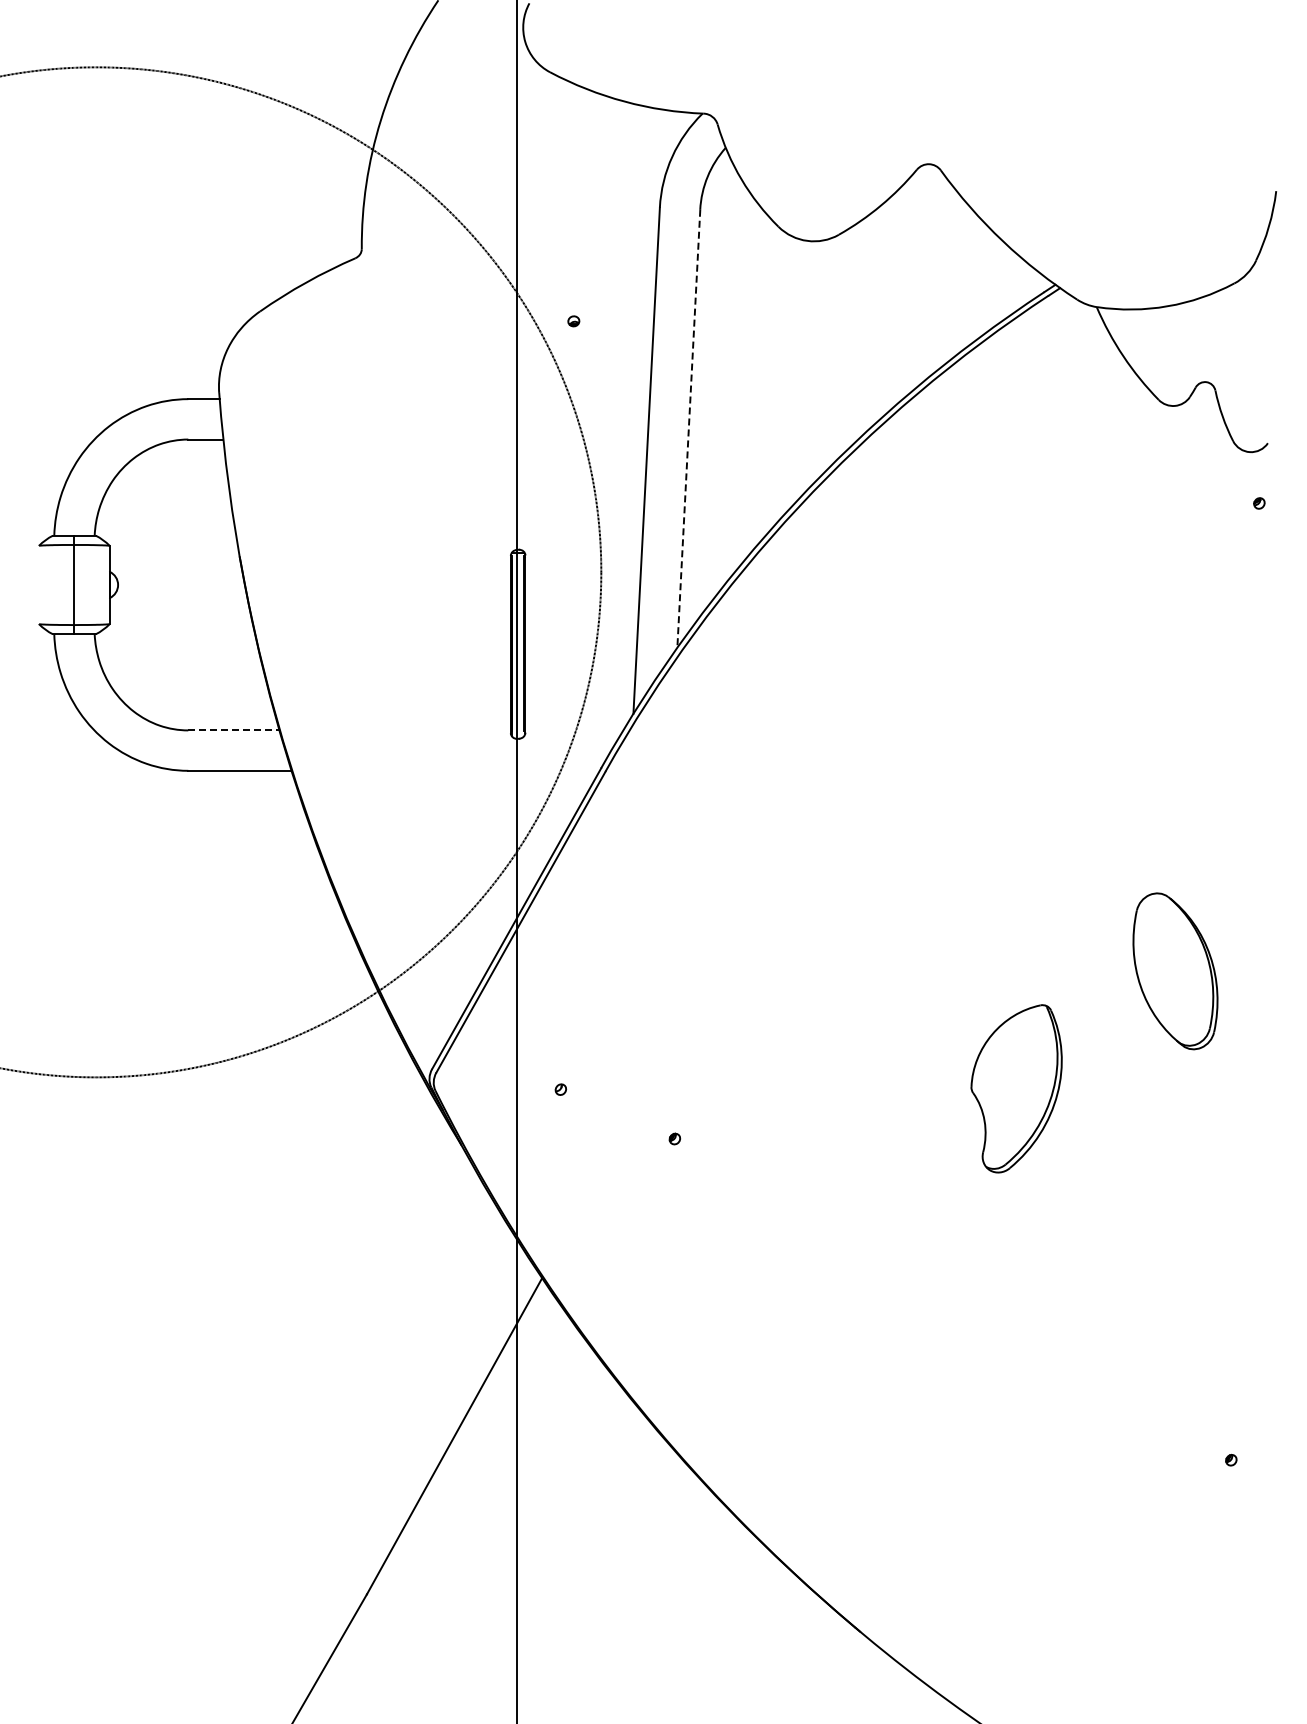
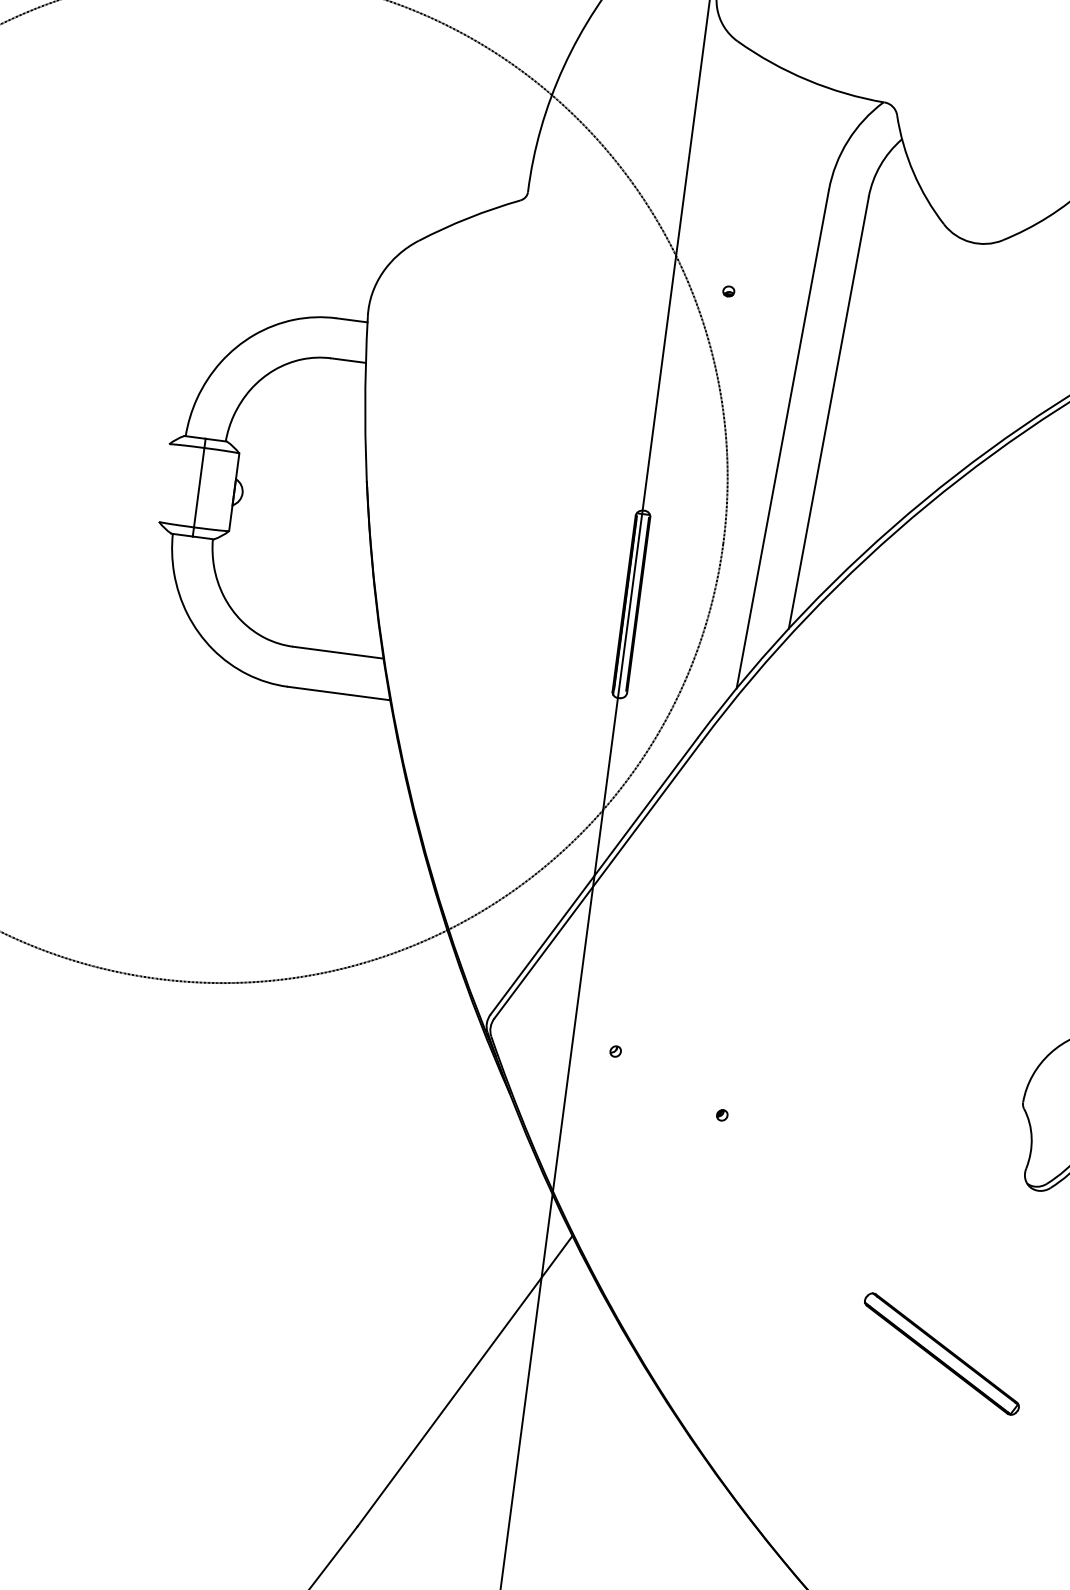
line: (688, 429) -> (828, 413), dashed -> solid
line: (233, 730) -> (337, 652), dashed -> solid
part: (923, 1346) -> (941, 1353), added

